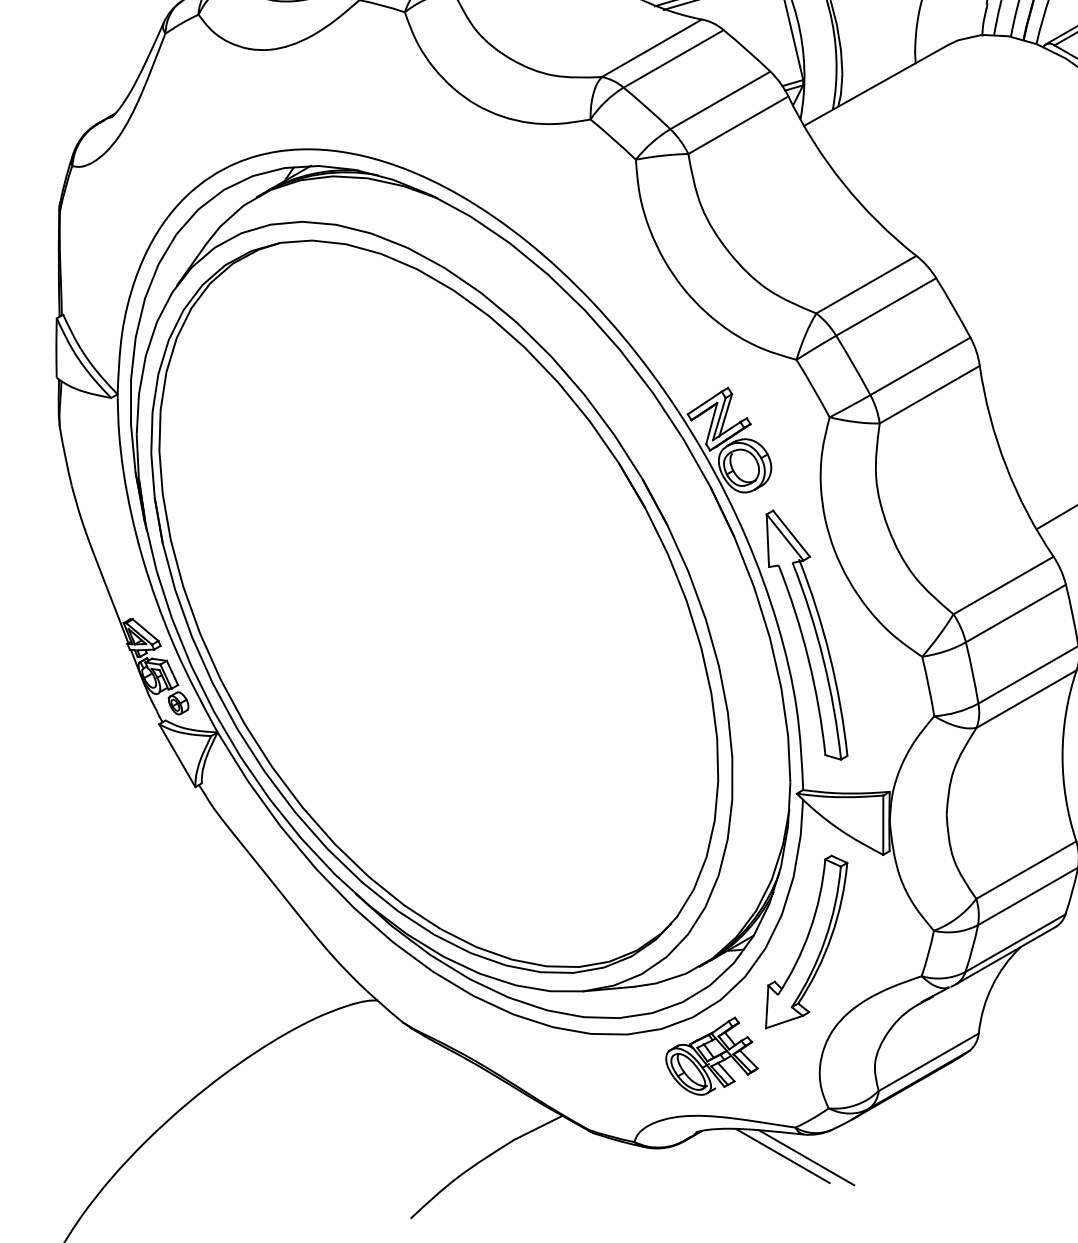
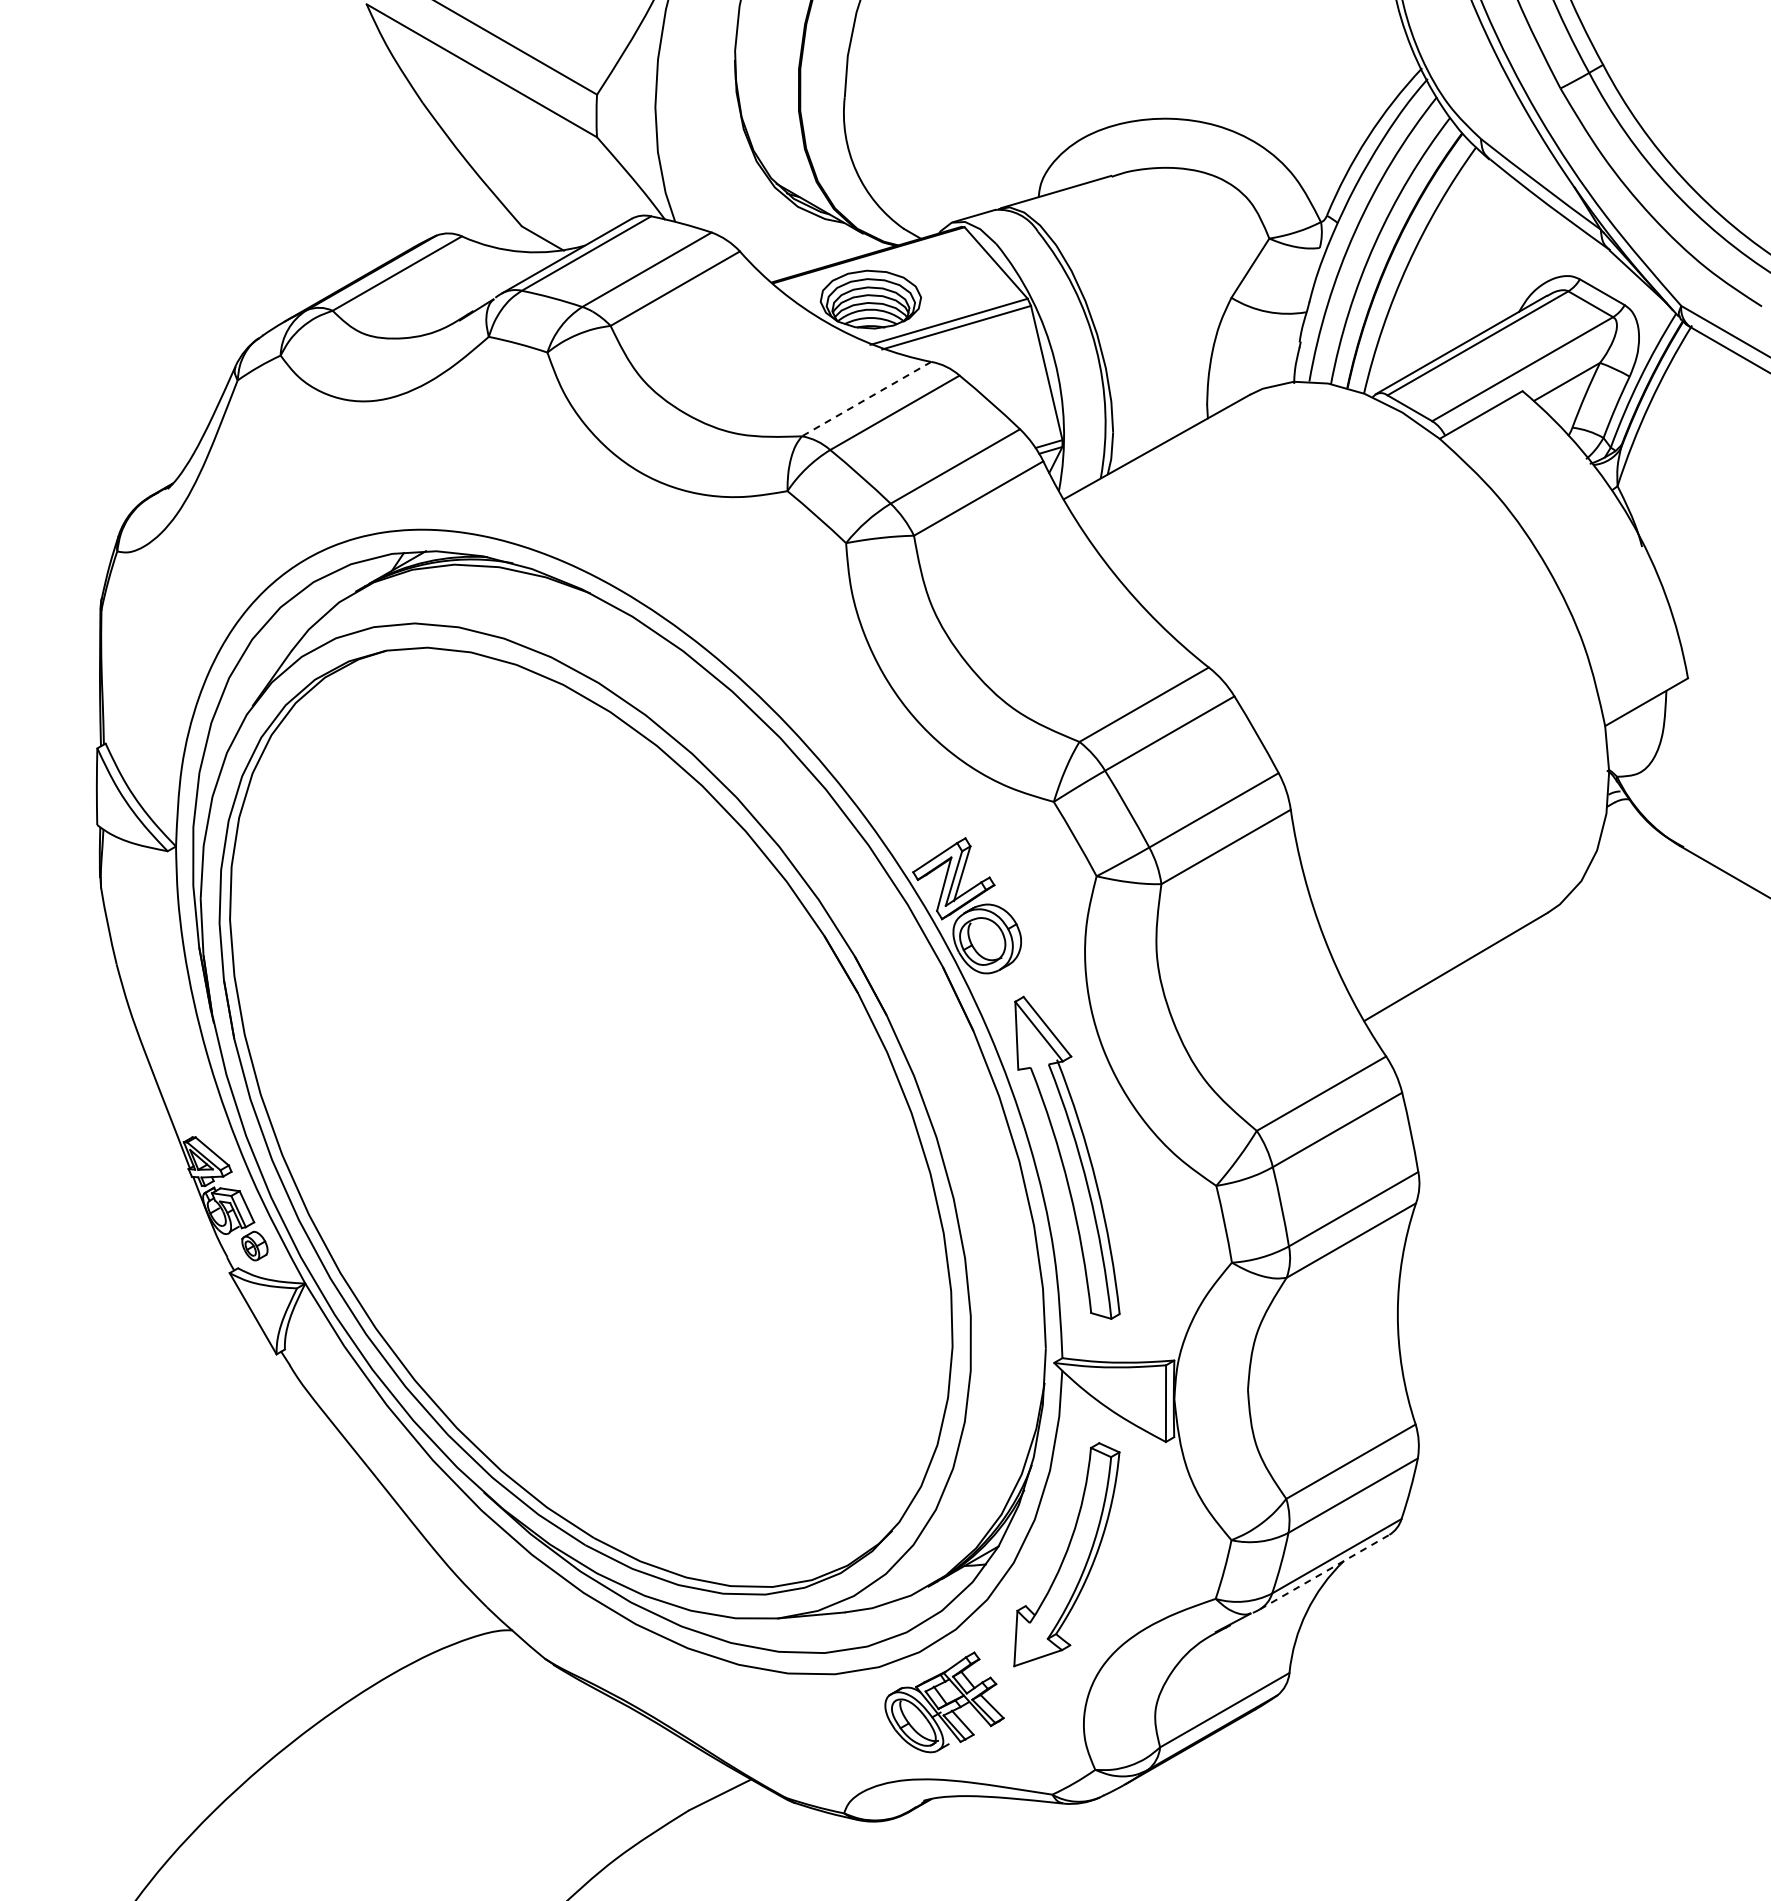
line: (651, 48) -> (866, 399), solid -> dashed
line: (1005, 955) -> (1324, 1572), solid -> dashed
line: (782, 1156) -> (1035, 1831), removed
line: (806, 1157) -> (1066, 1833), removed

